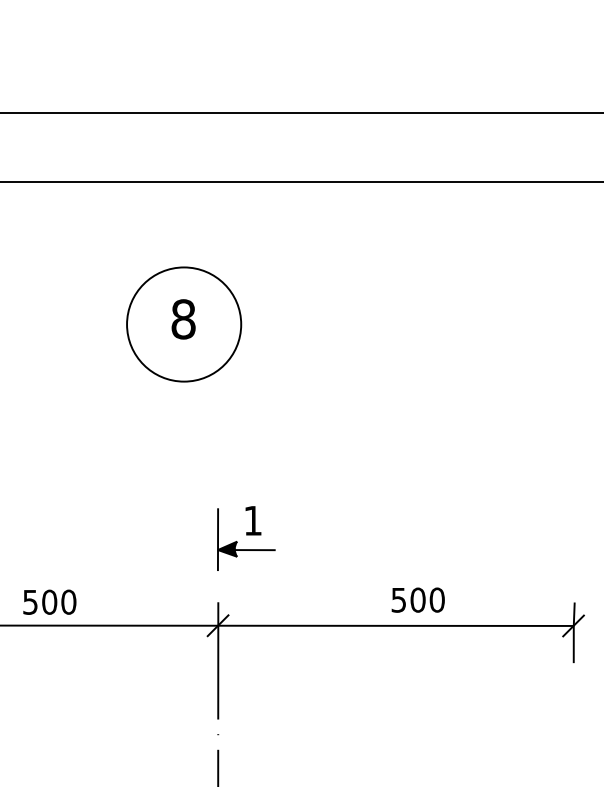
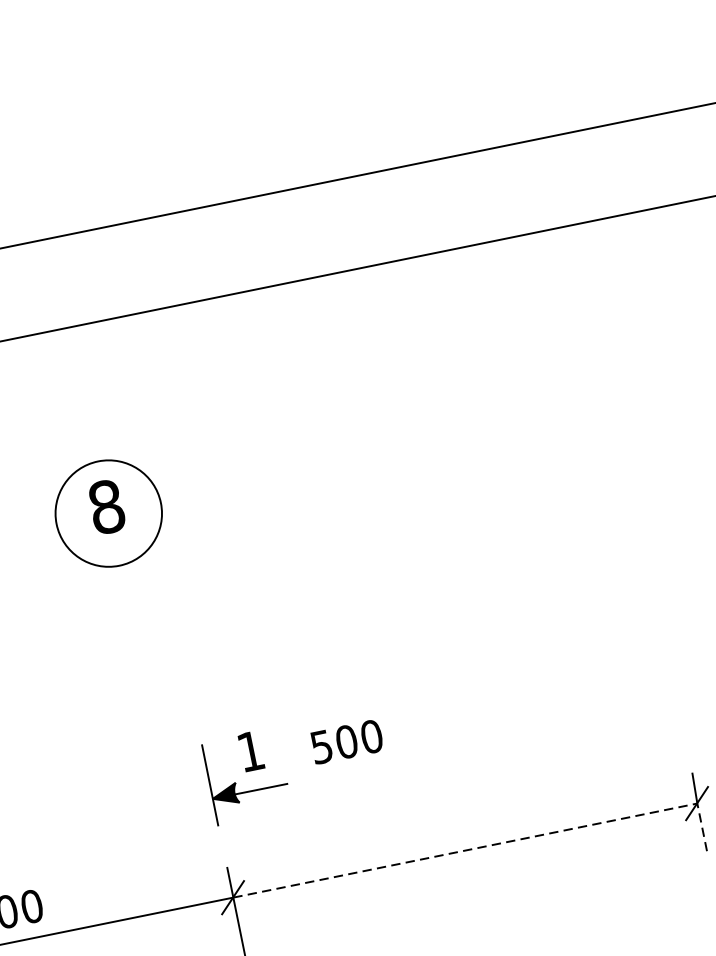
circle: (184, 324) -> (109, 513), size x0.7
text: (417, 599) -> (345, 741), moved
line: (416, 625) -> (491, 844), solid -> dashed

